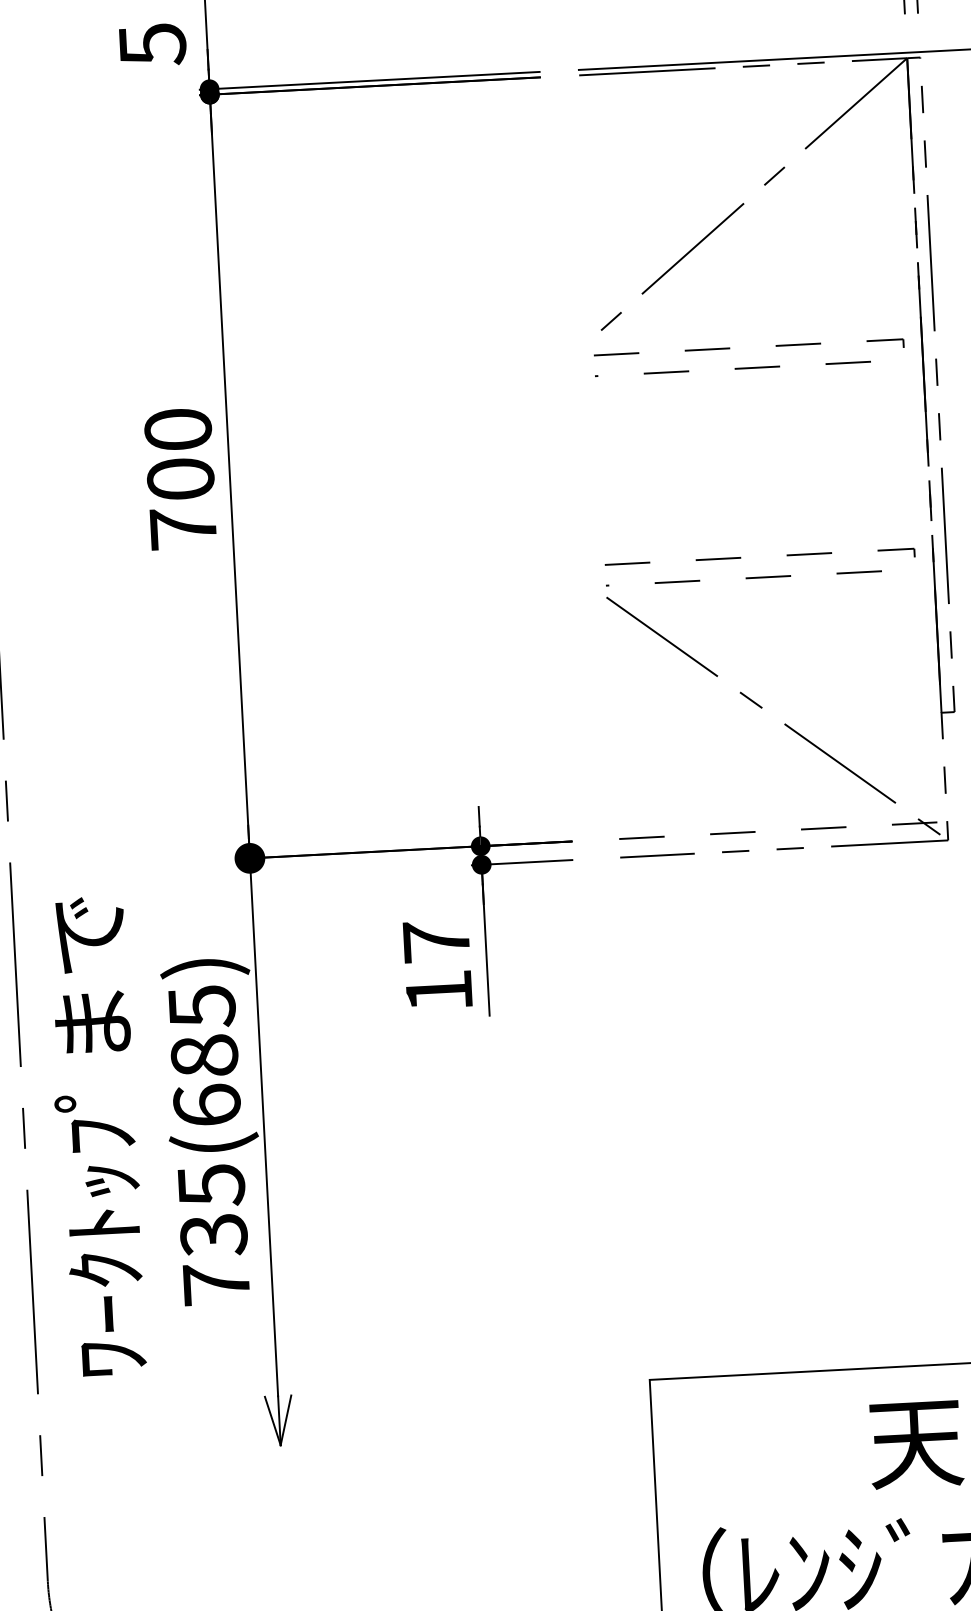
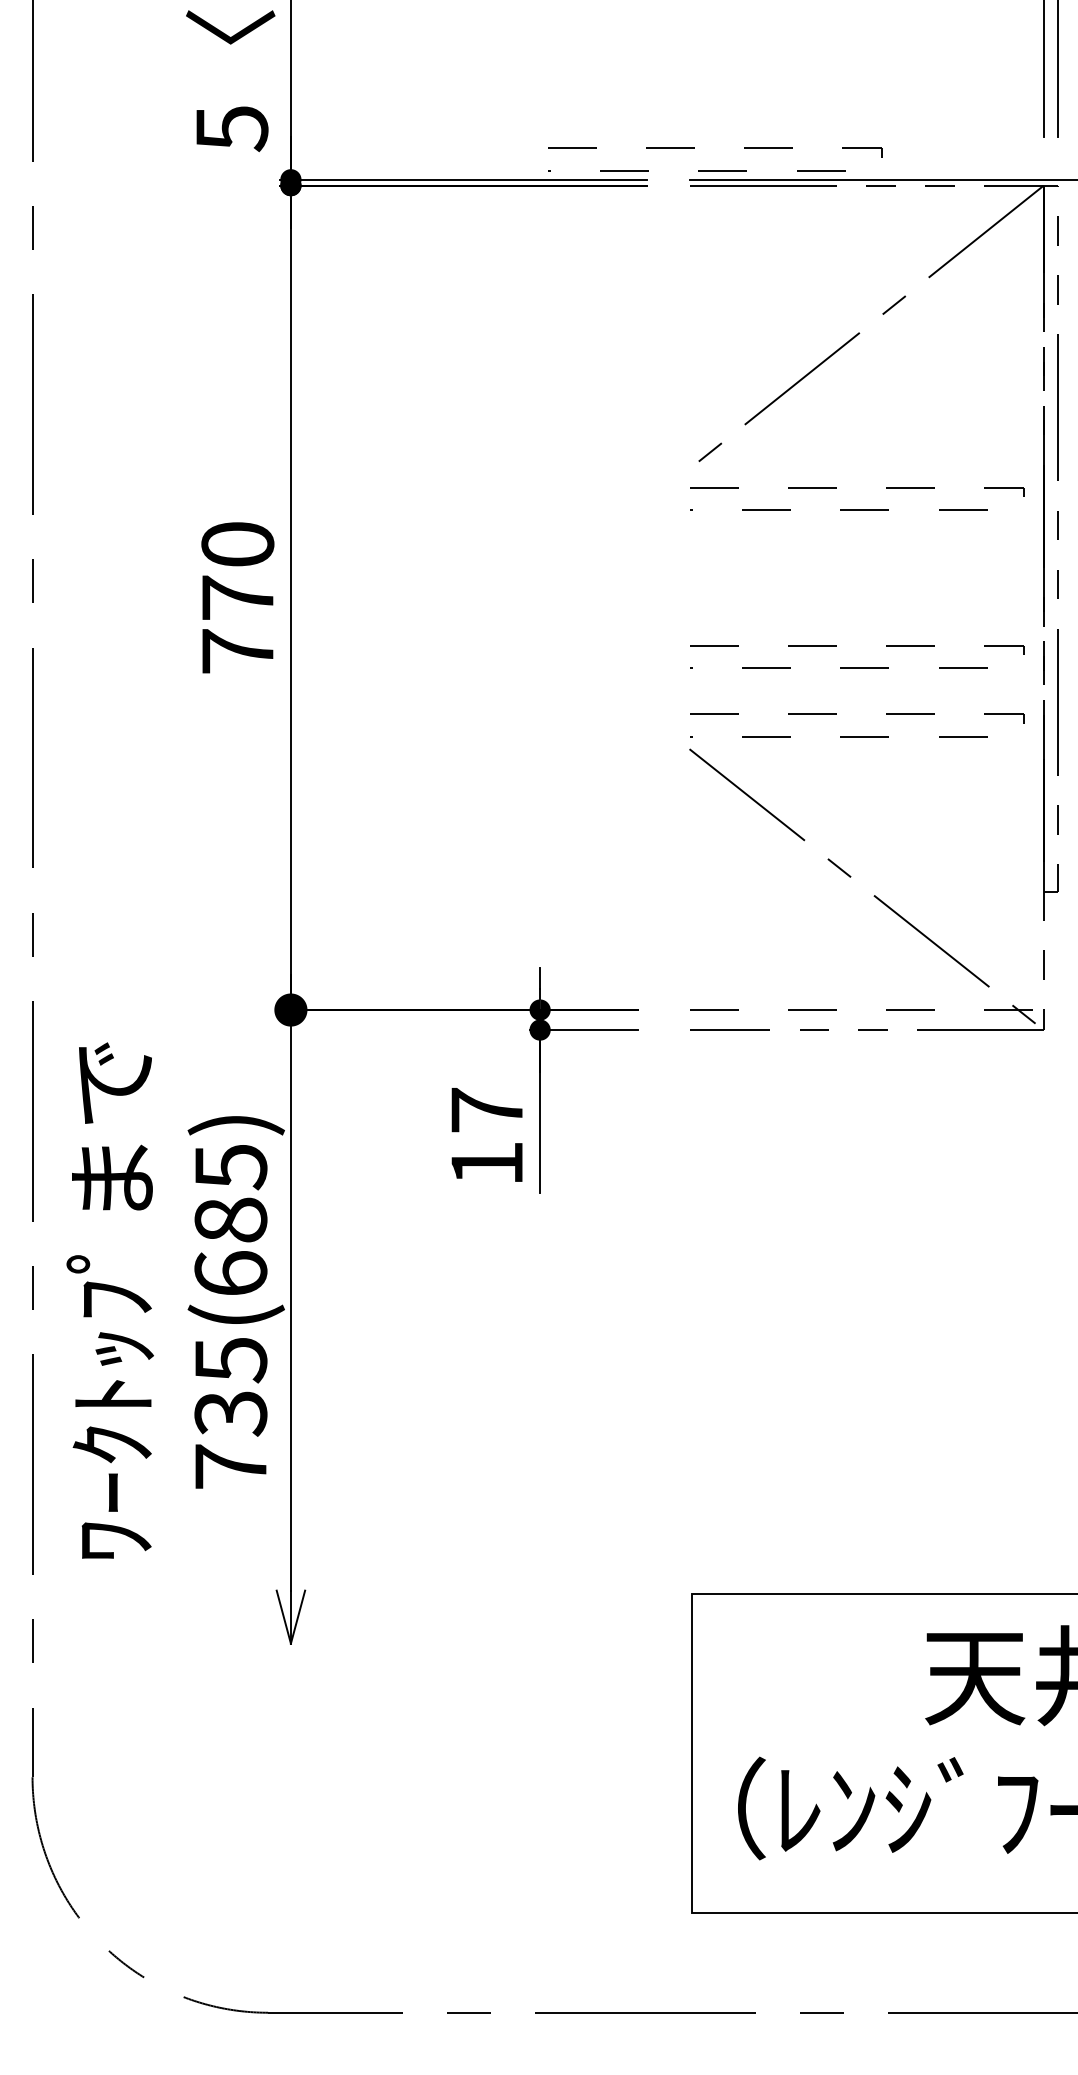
line: (602, 60) -> (715, 170), added
text: (180, 478) -> (237, 597), 700 -> 770
line: (758, 513) -> (857, 667), added

